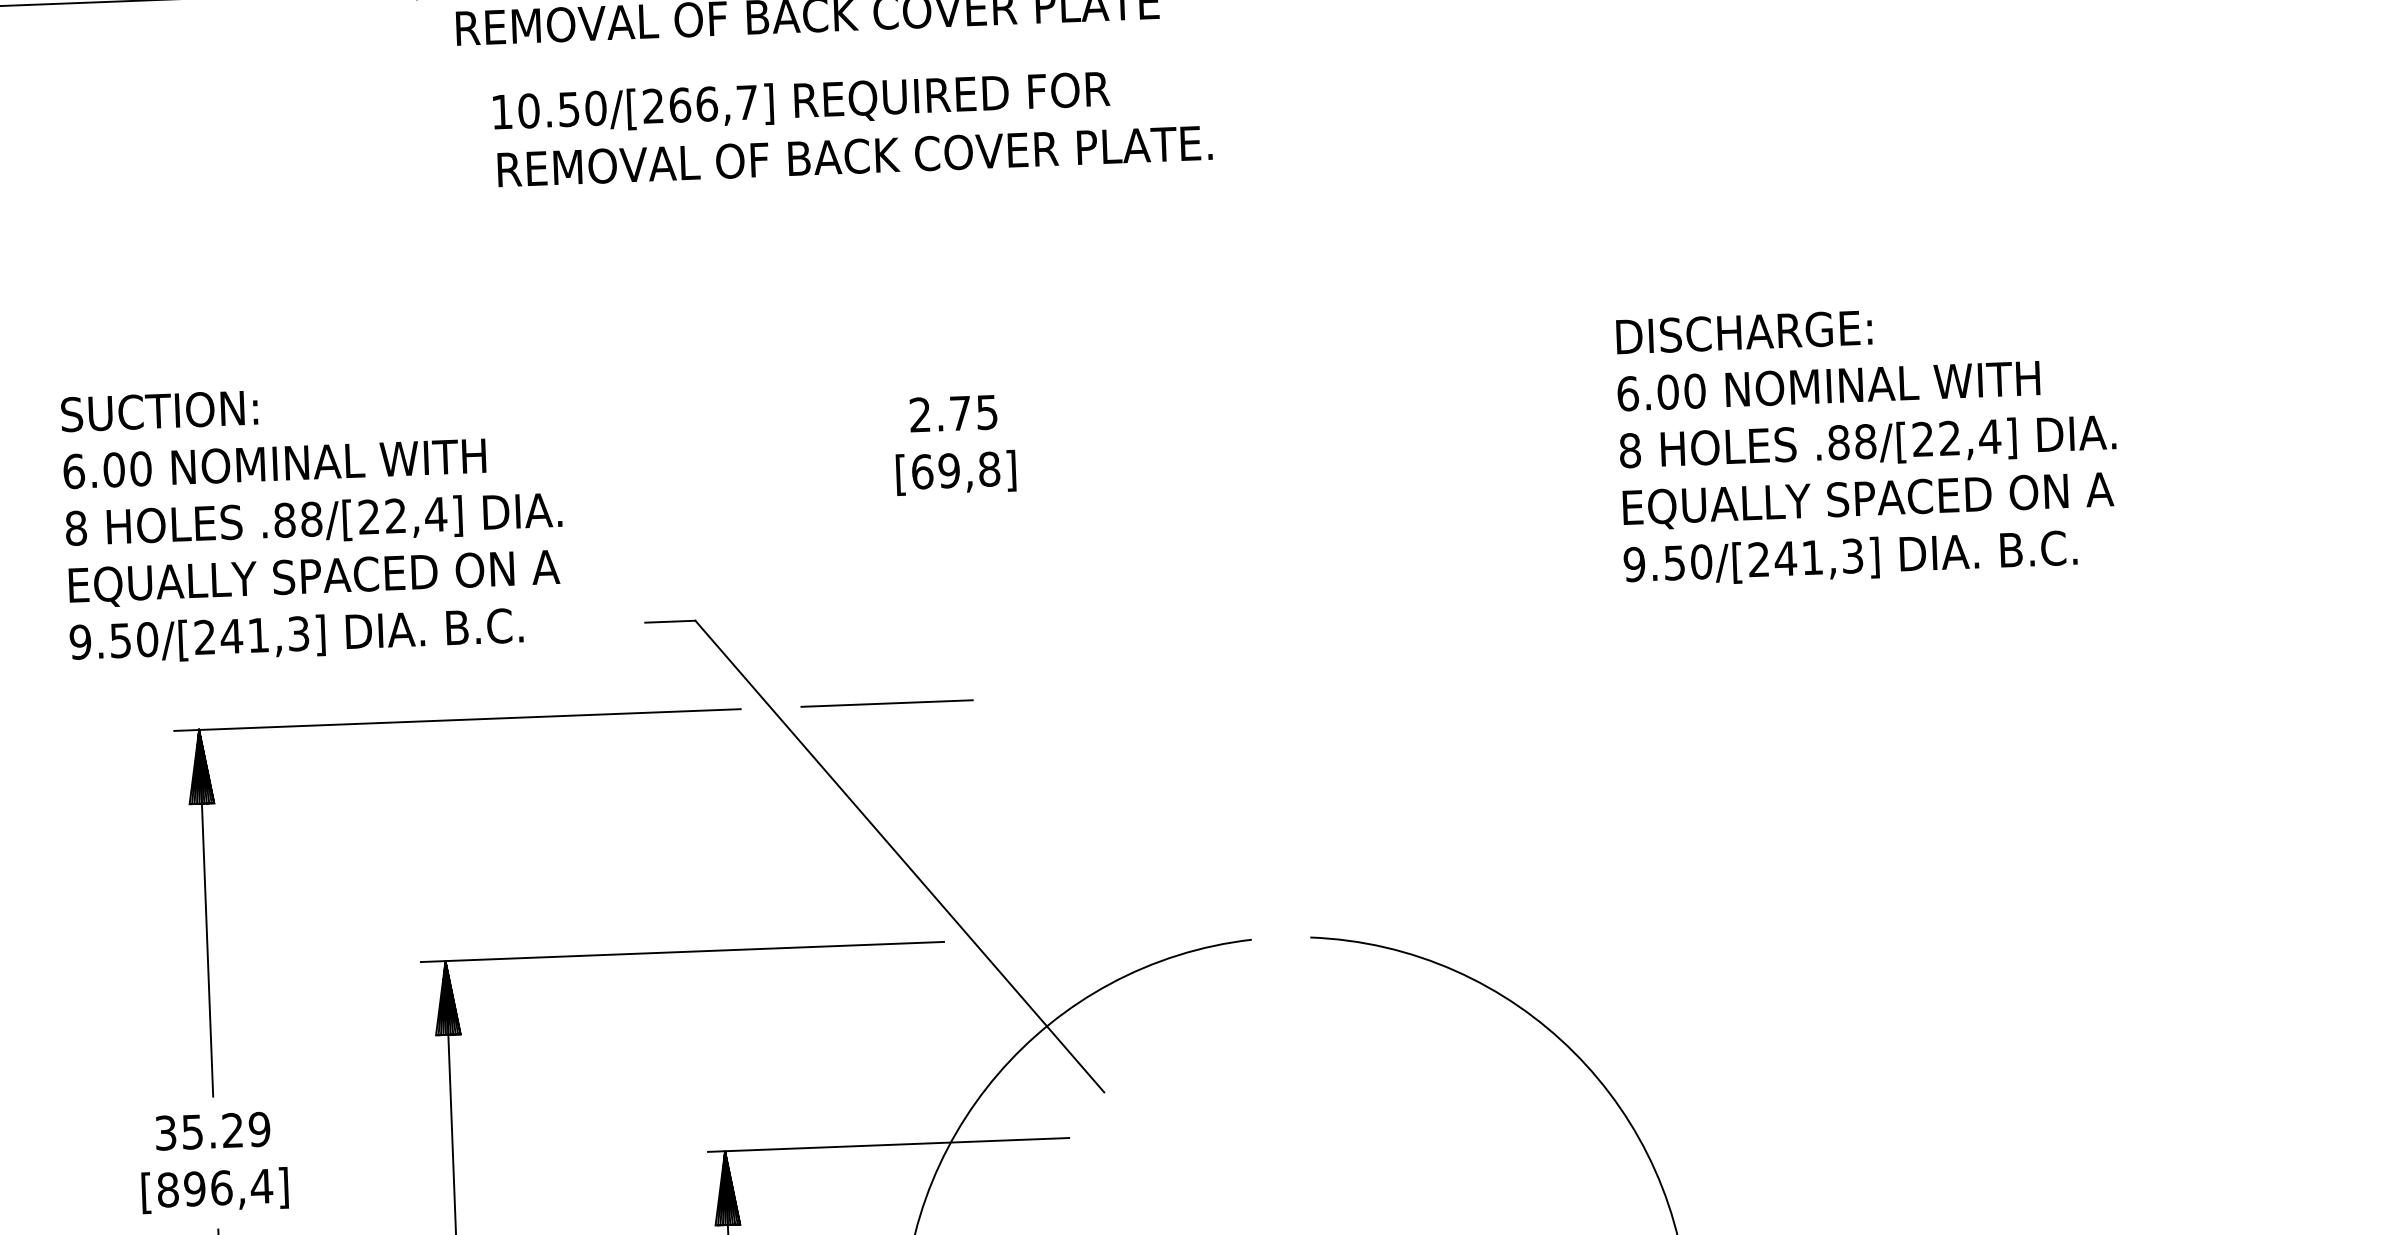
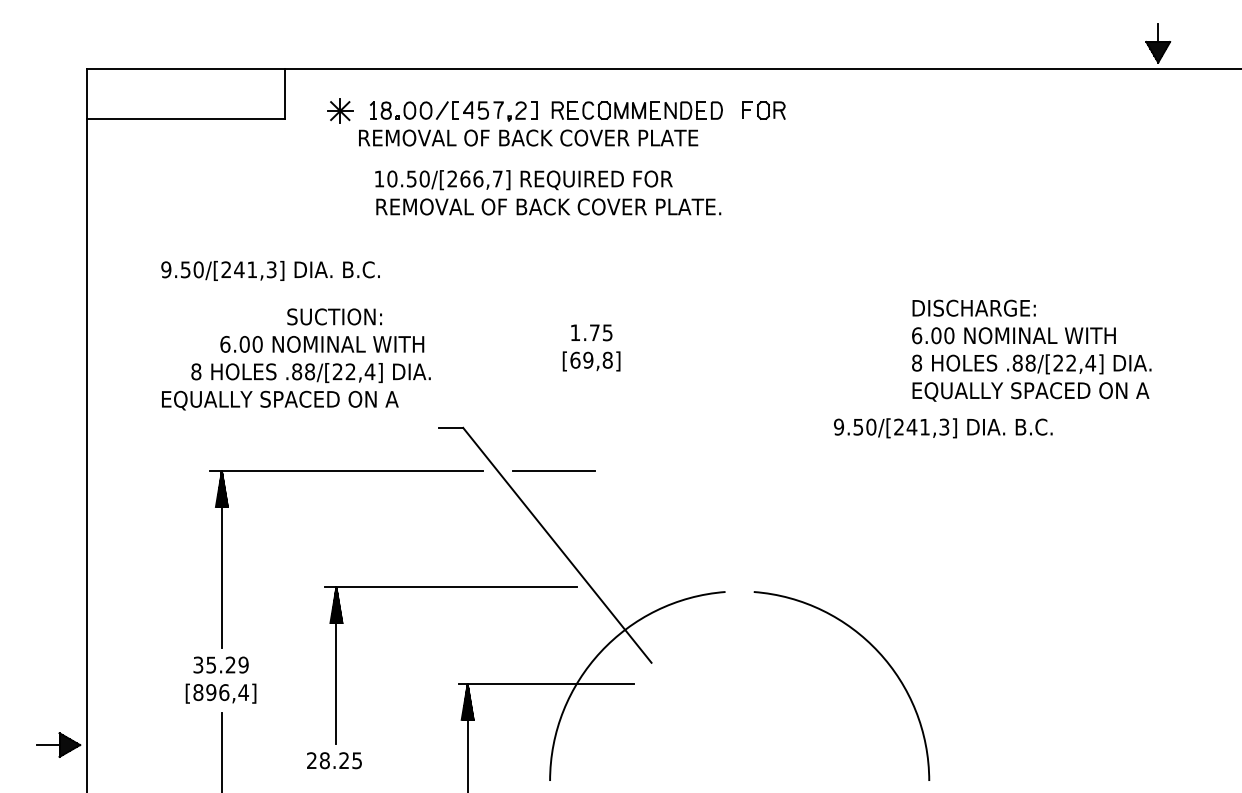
text: (159, 410) -> (334, 316), moved
text: (918, 414) -> (574, 332), 2.75 -> 1.75
text: (275, 463) -> (322, 344), moved
text: (312, 520) -> (310, 372), moved
text: (1851, 558) -> (943, 428), moved
text: (296, 635) -> (270, 270), moved

